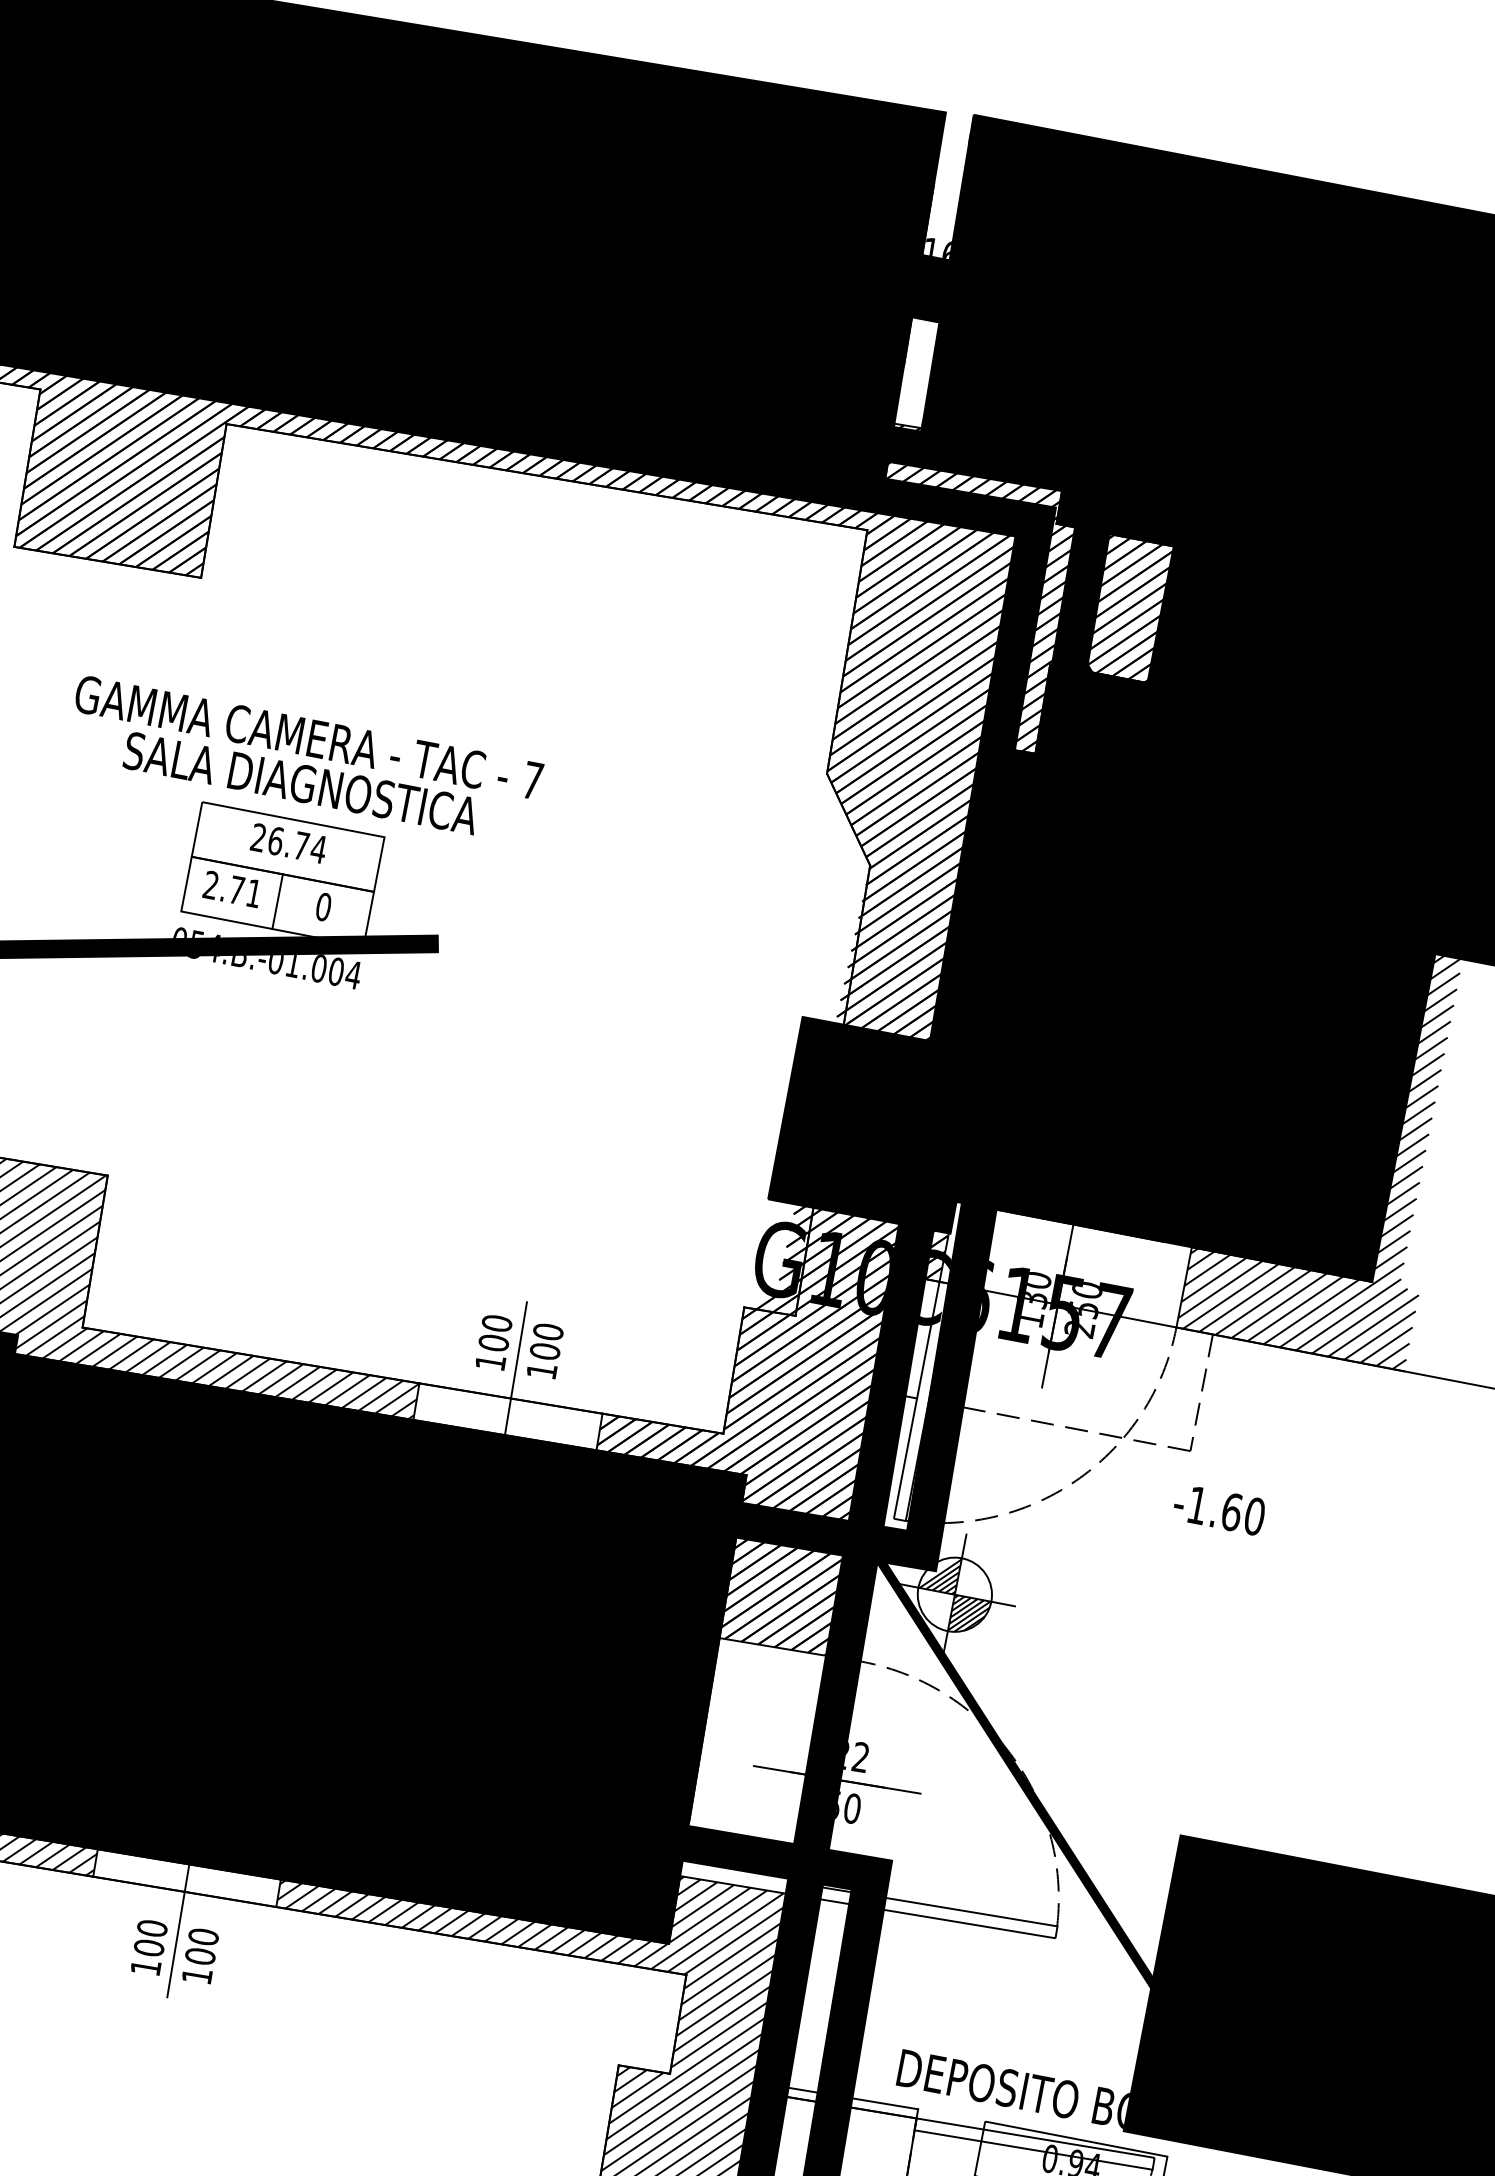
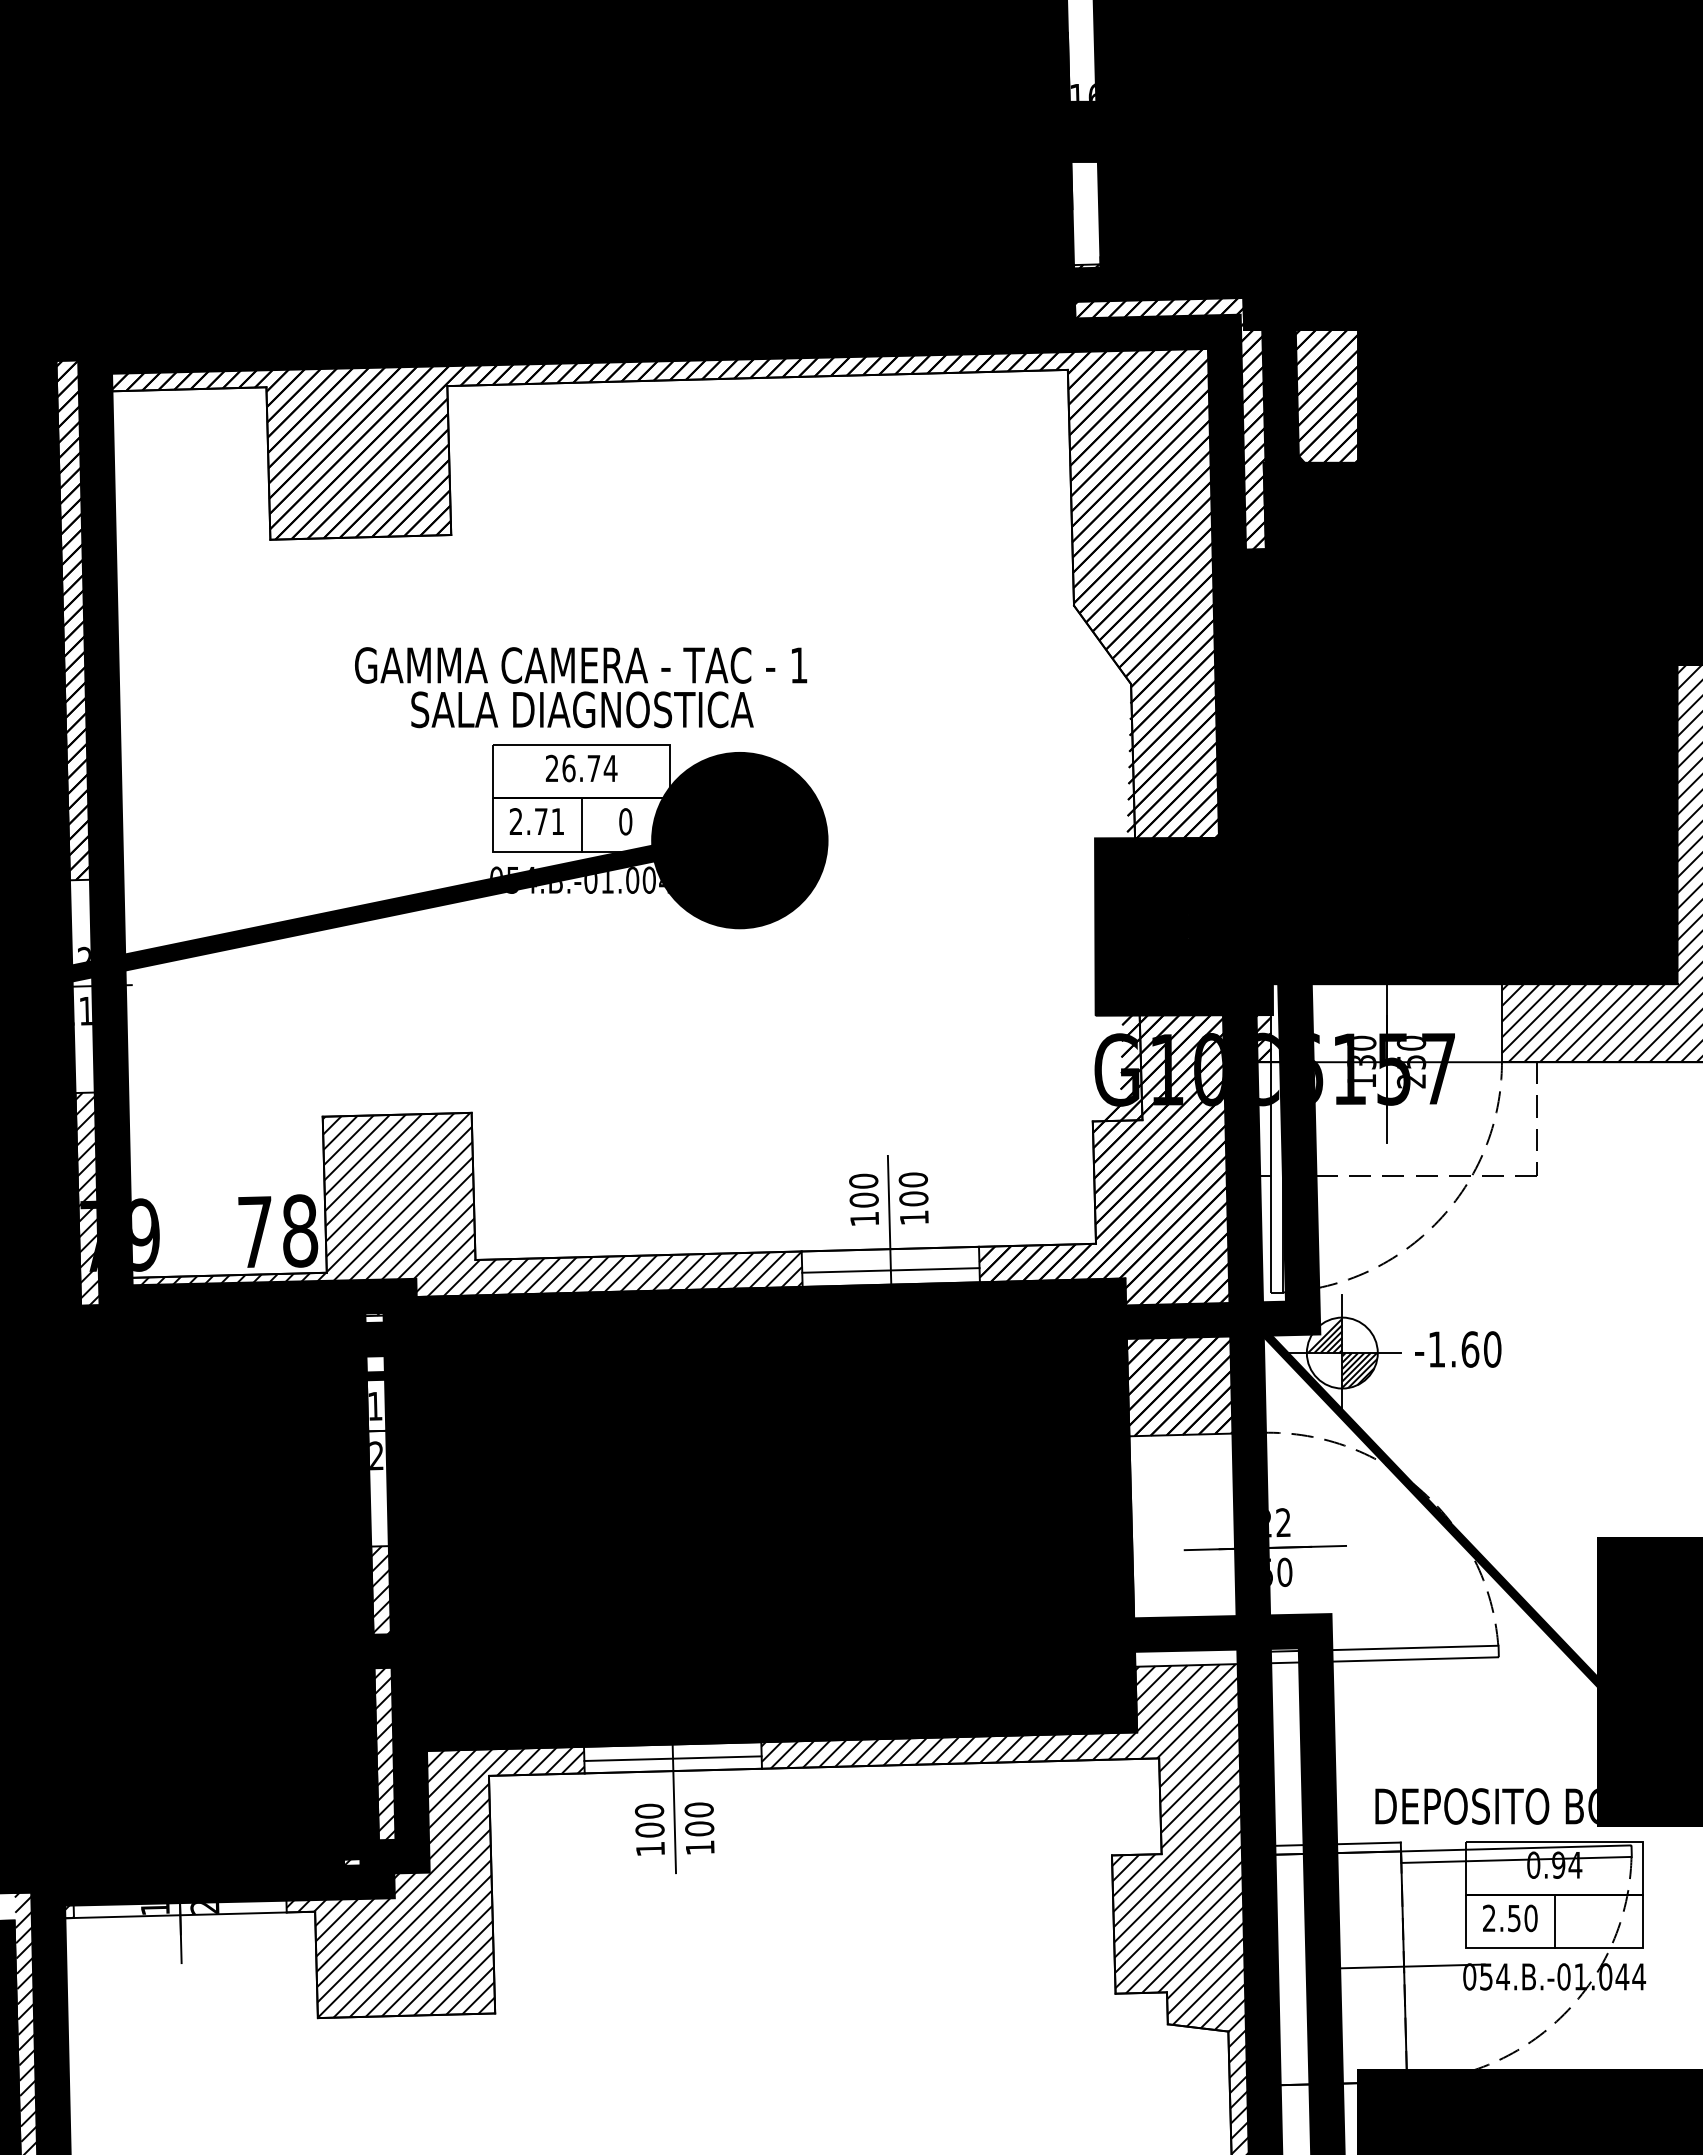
text: (533, 780) -> (799, 665), 7 -> 1
fill: (436, 948) -> (739, 840), added
line: (506, 1420) -> (890, 1270), added
text: (1219, 1509) -> (1458, 1349), moved
line: (186, 1878) -> (672, 1758), added

